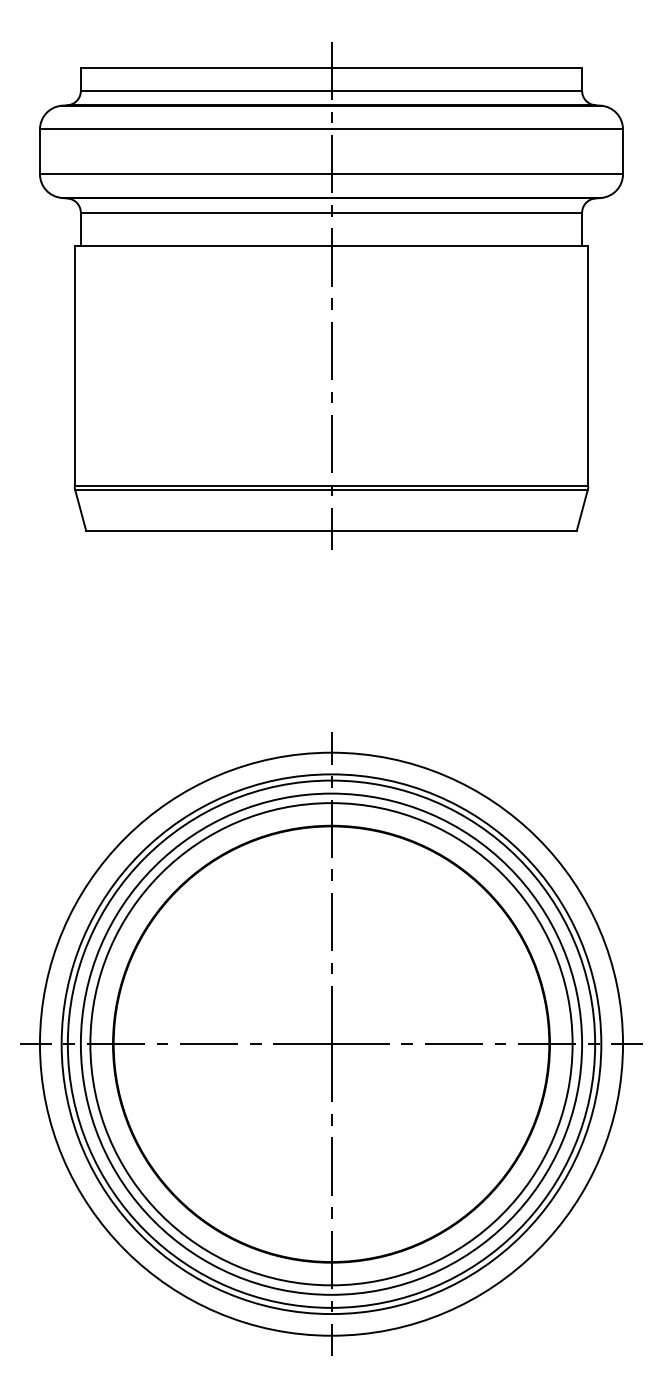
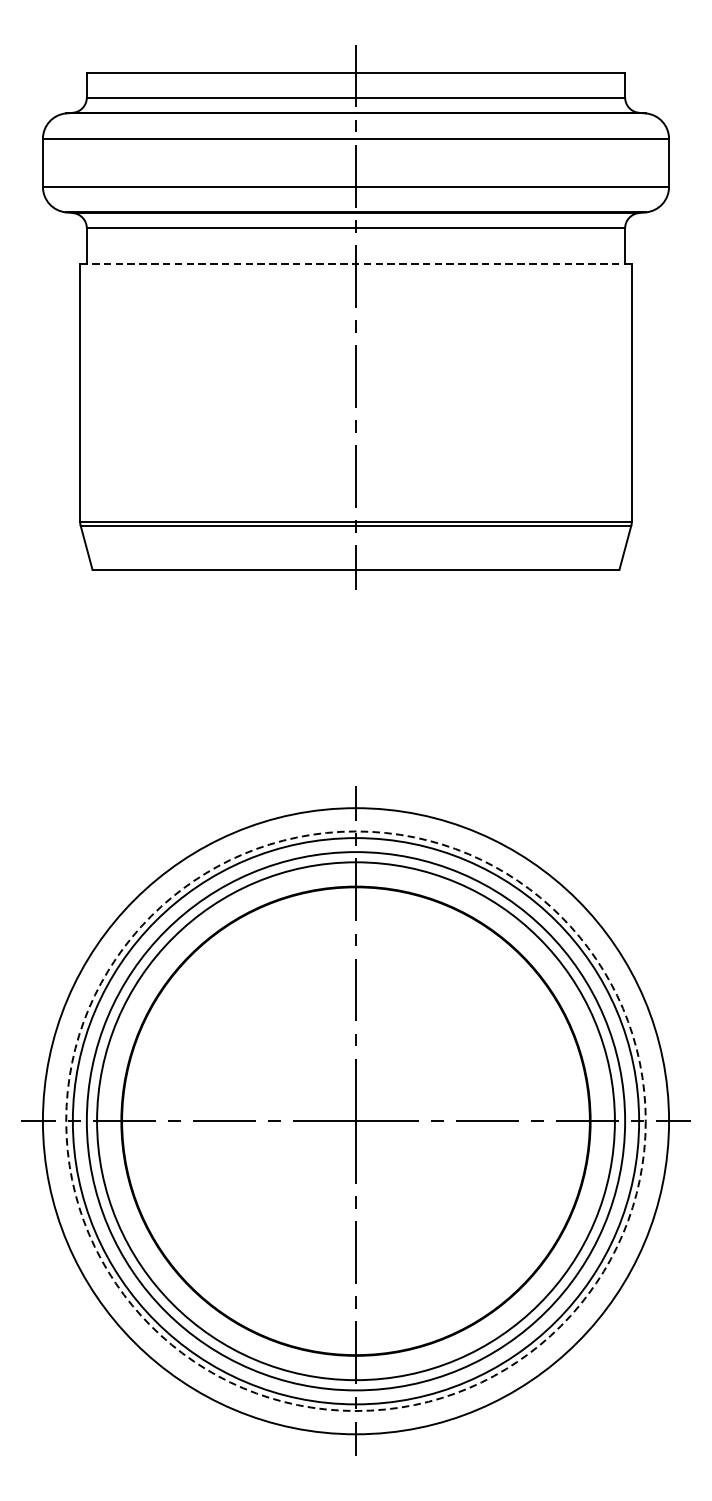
line: (331, 245) -> (356, 263), solid -> dashed
circle: (331, 1044) -> (356, 1121), solid -> dashed

